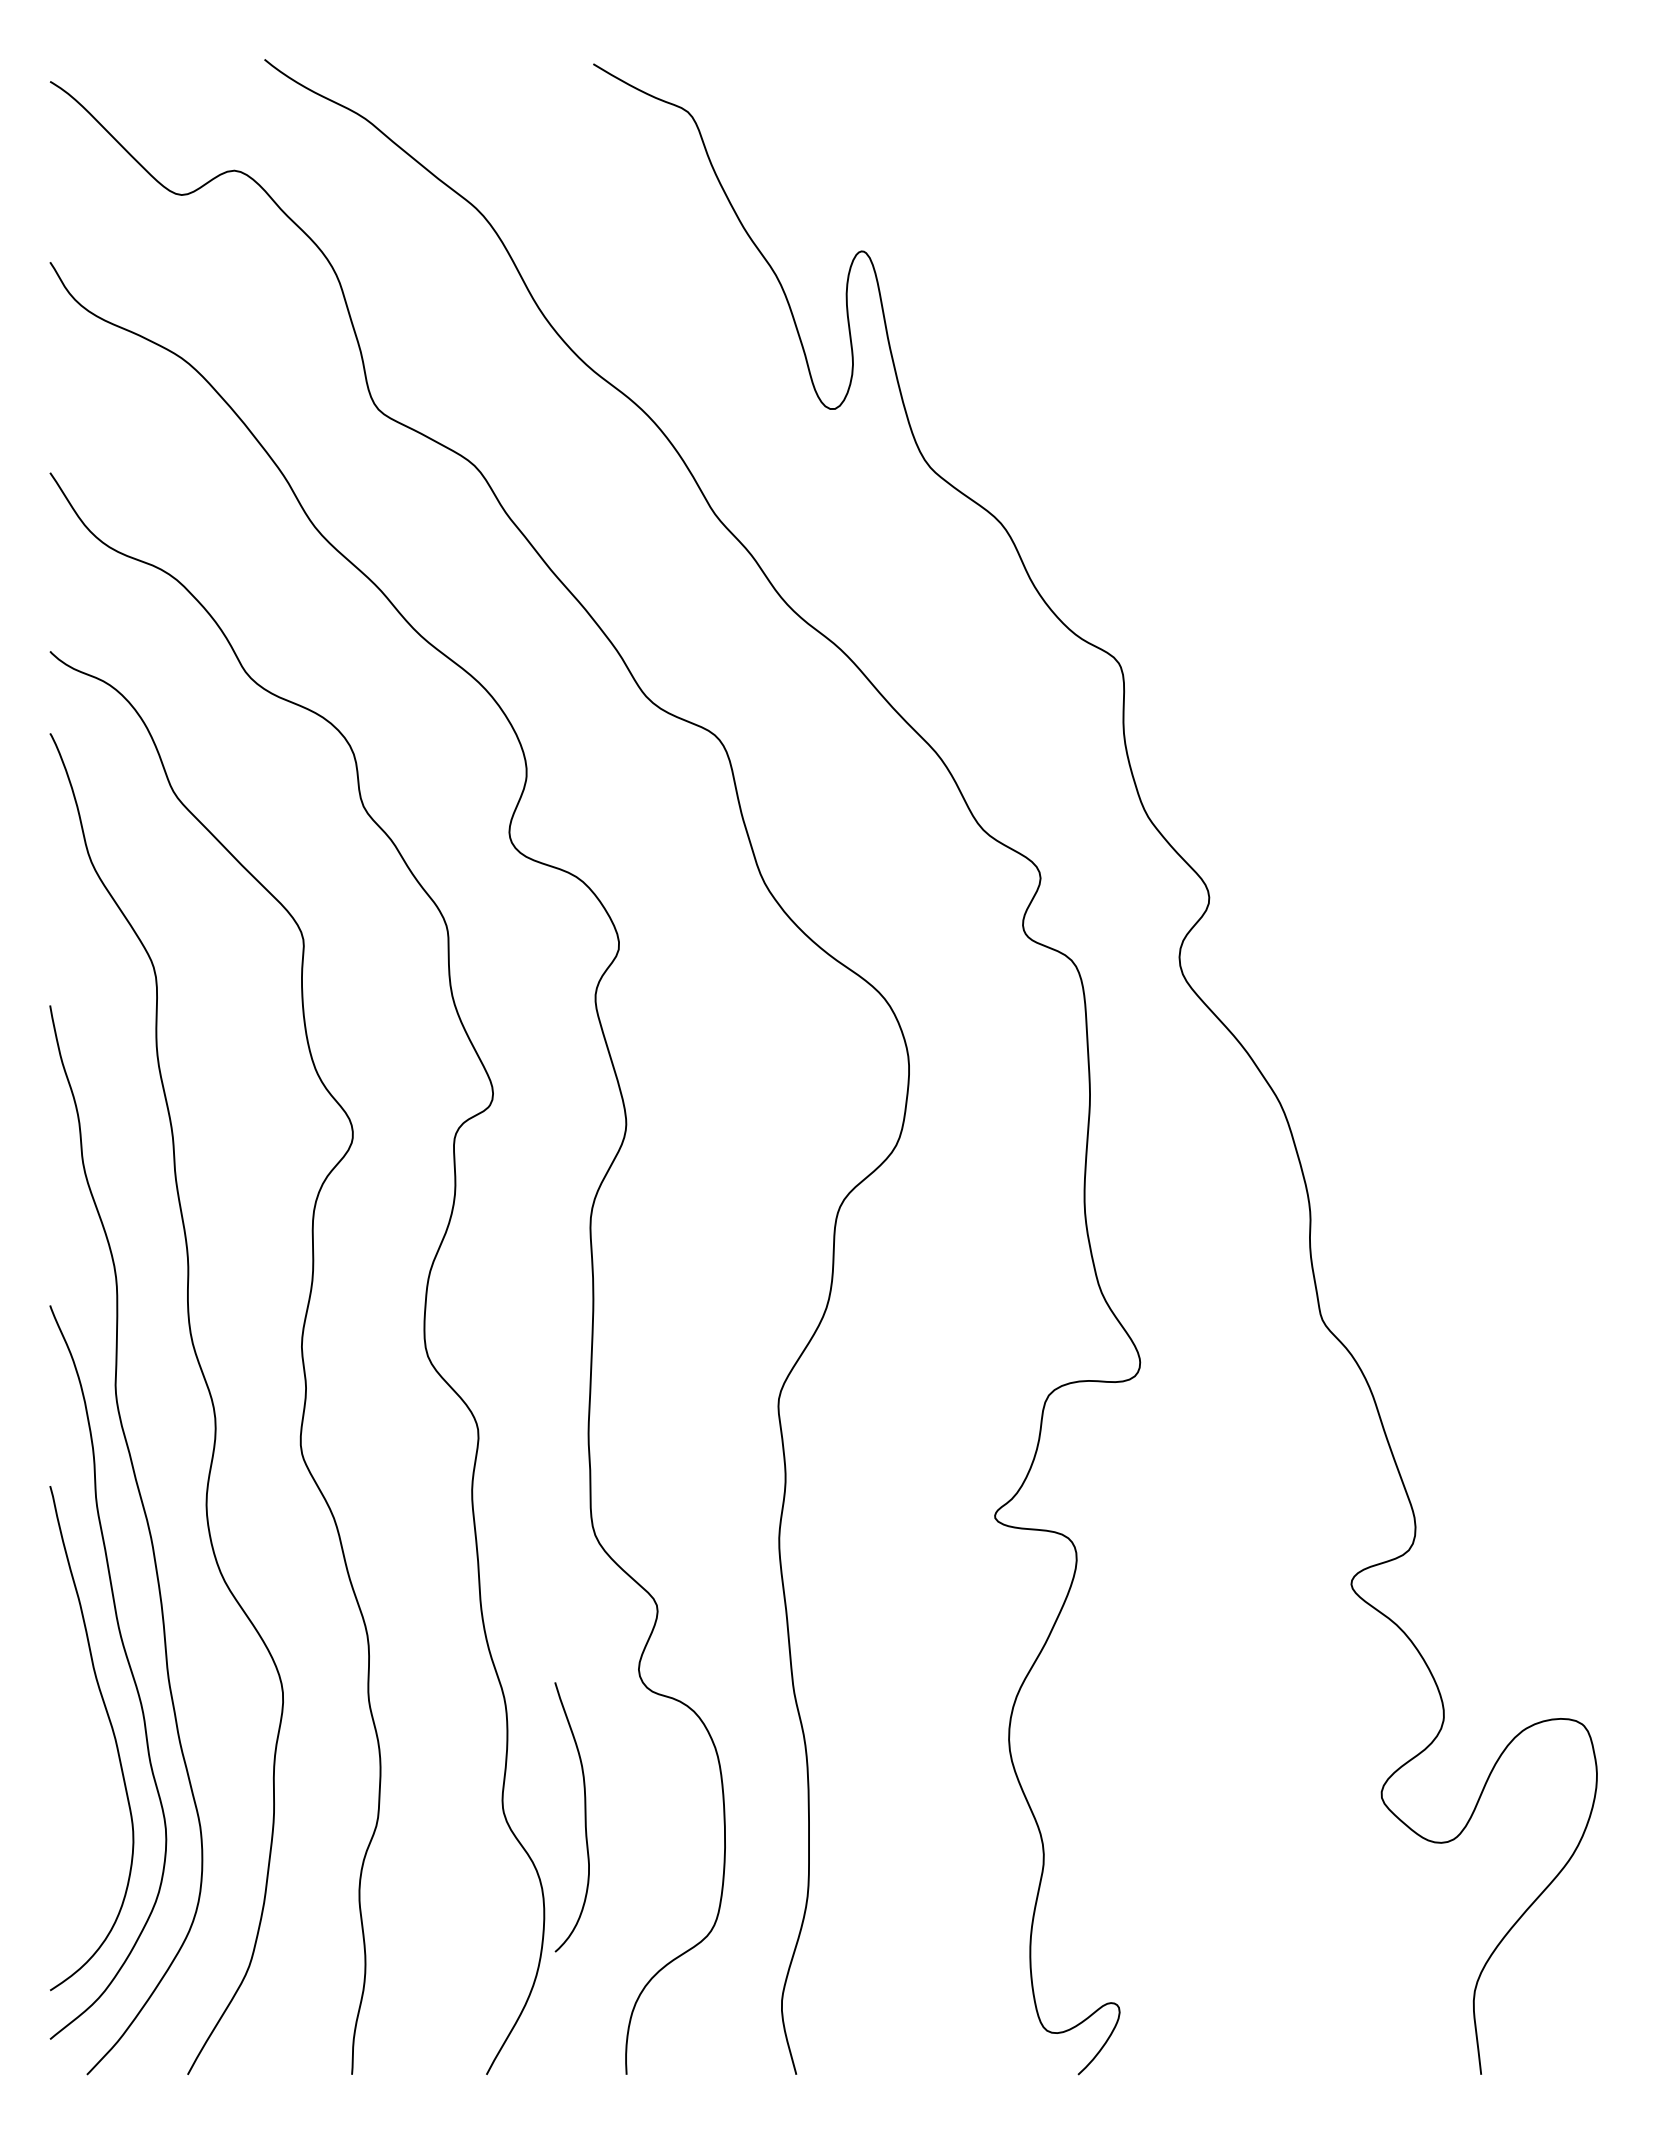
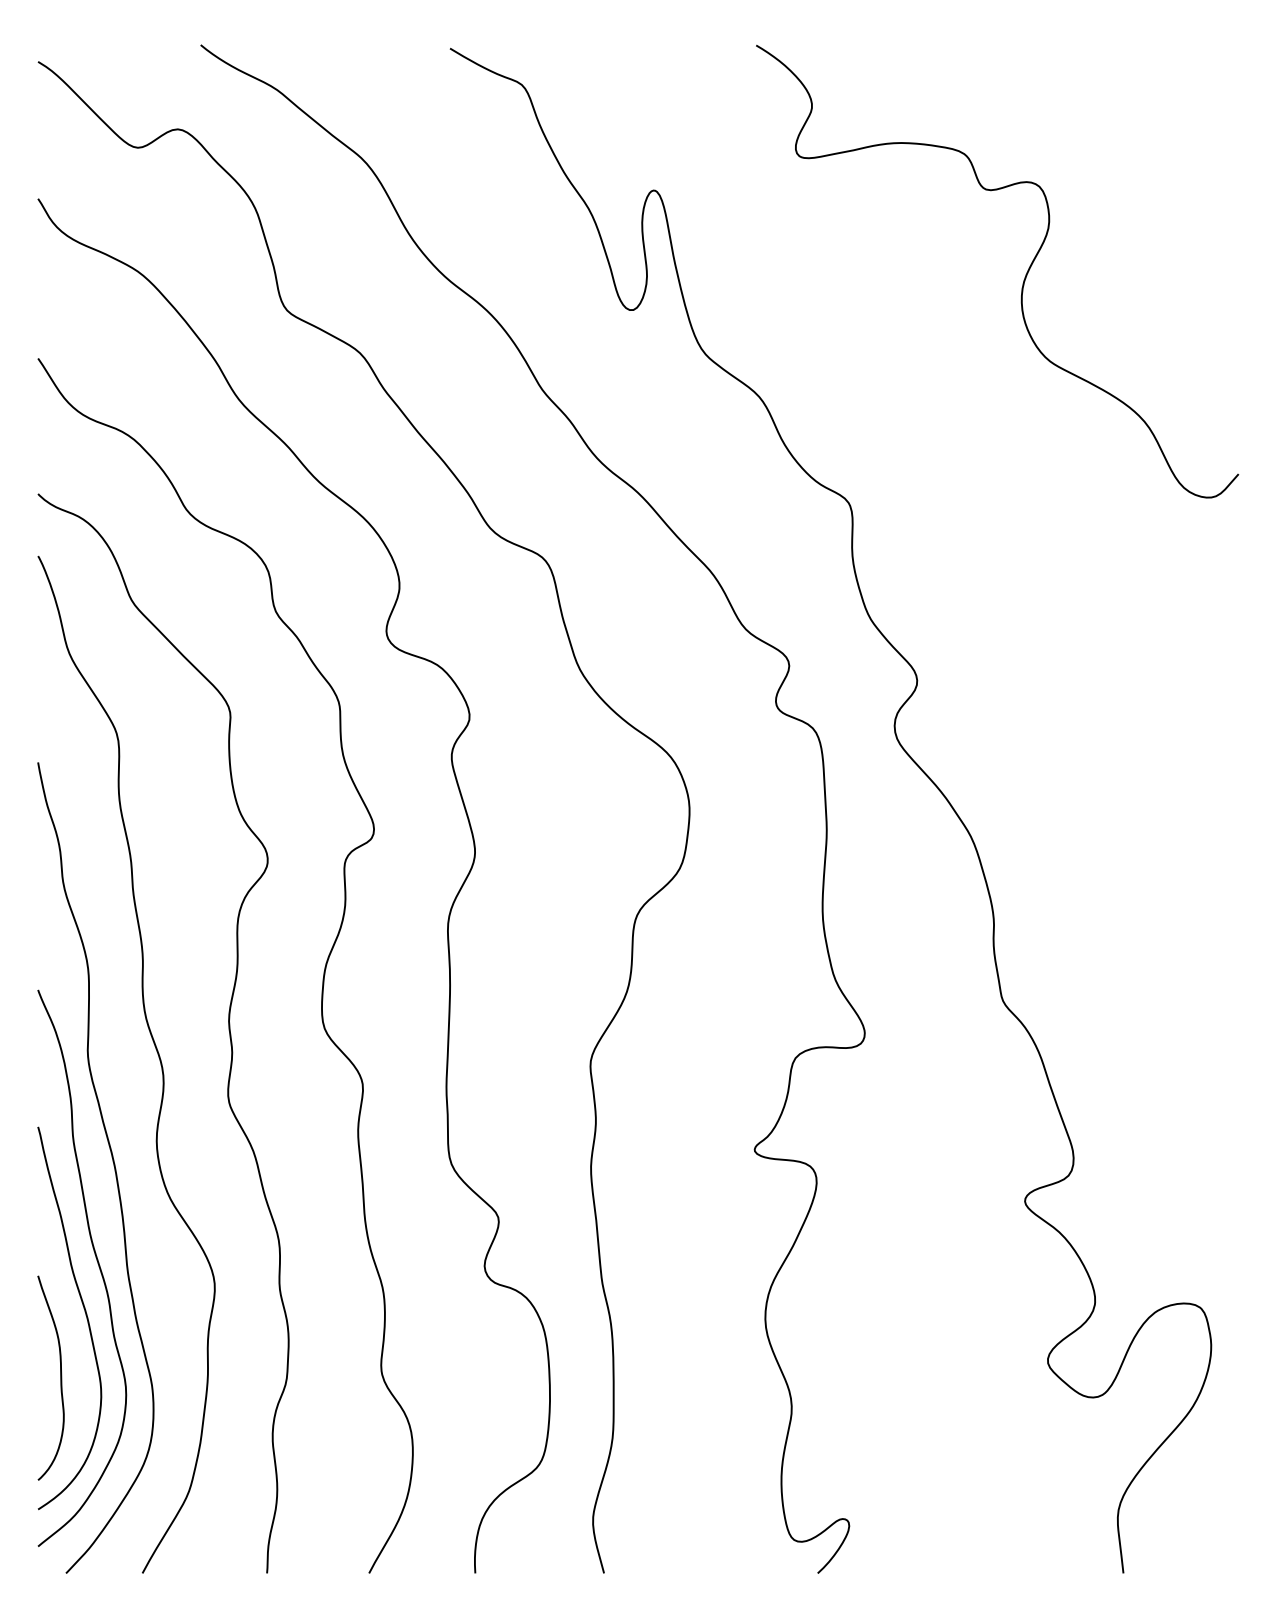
curve: (1349, 370) -> (1023, 280), added
curve: (584, 1817) -> (60, 1378), moved

